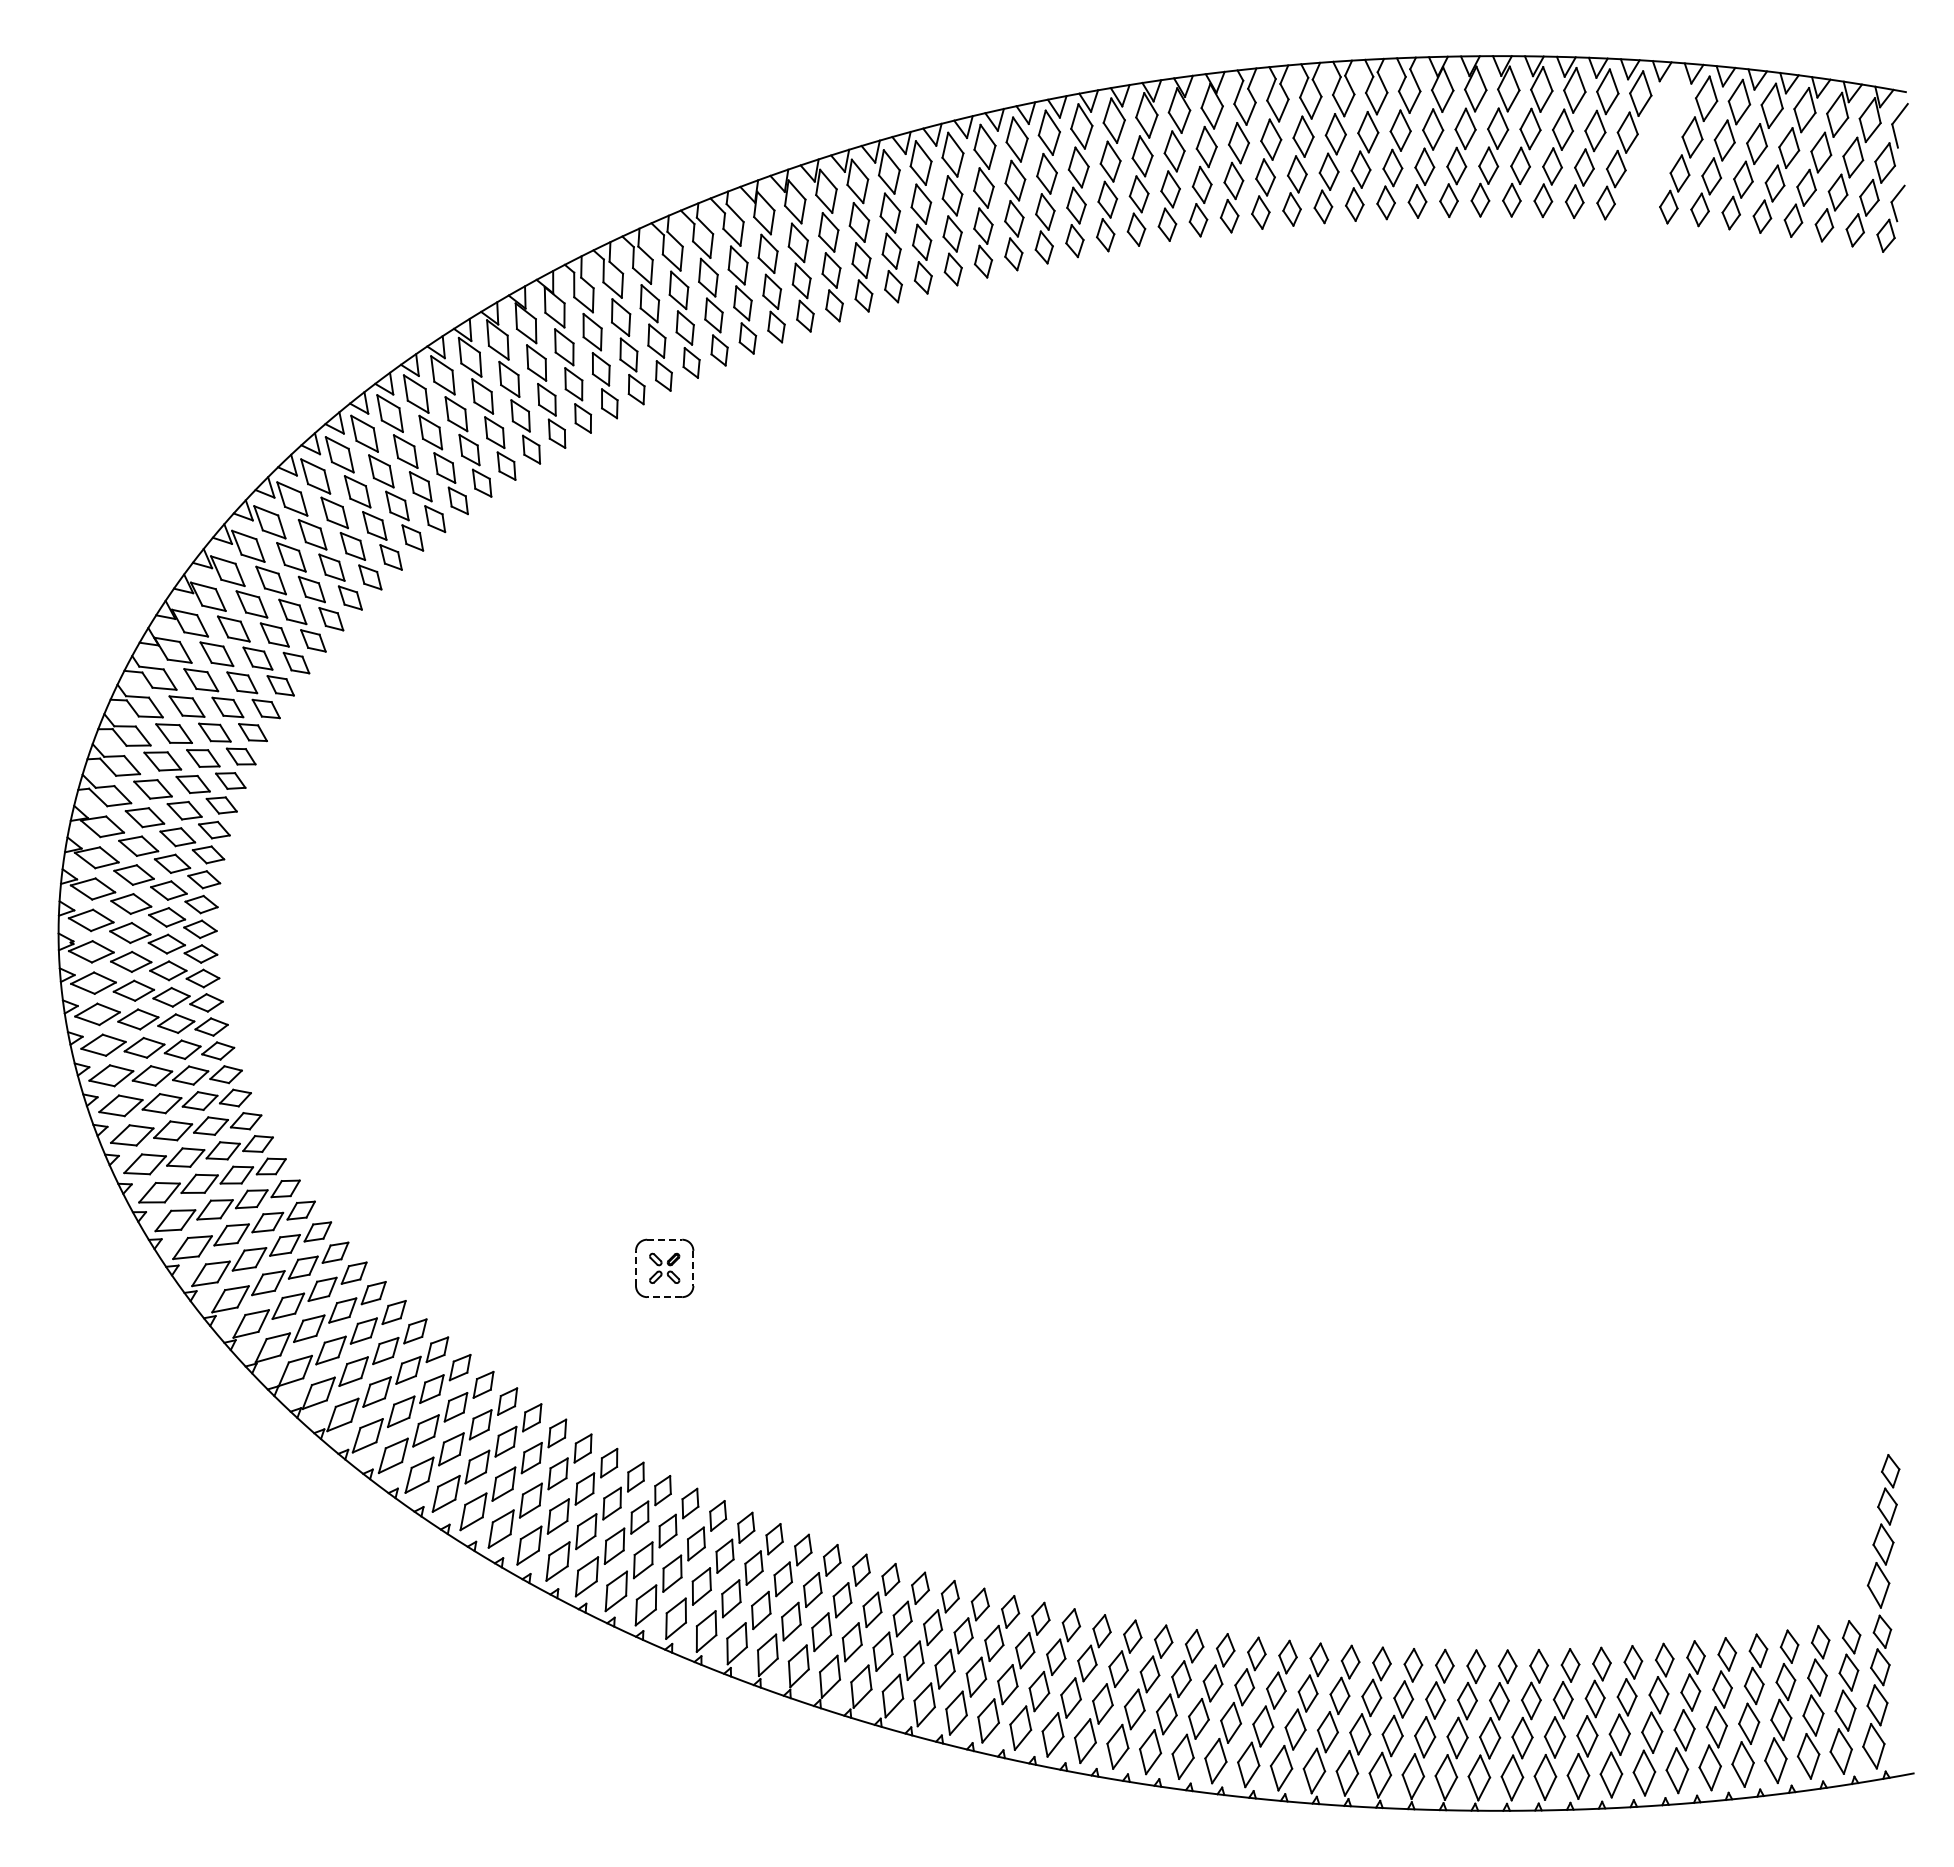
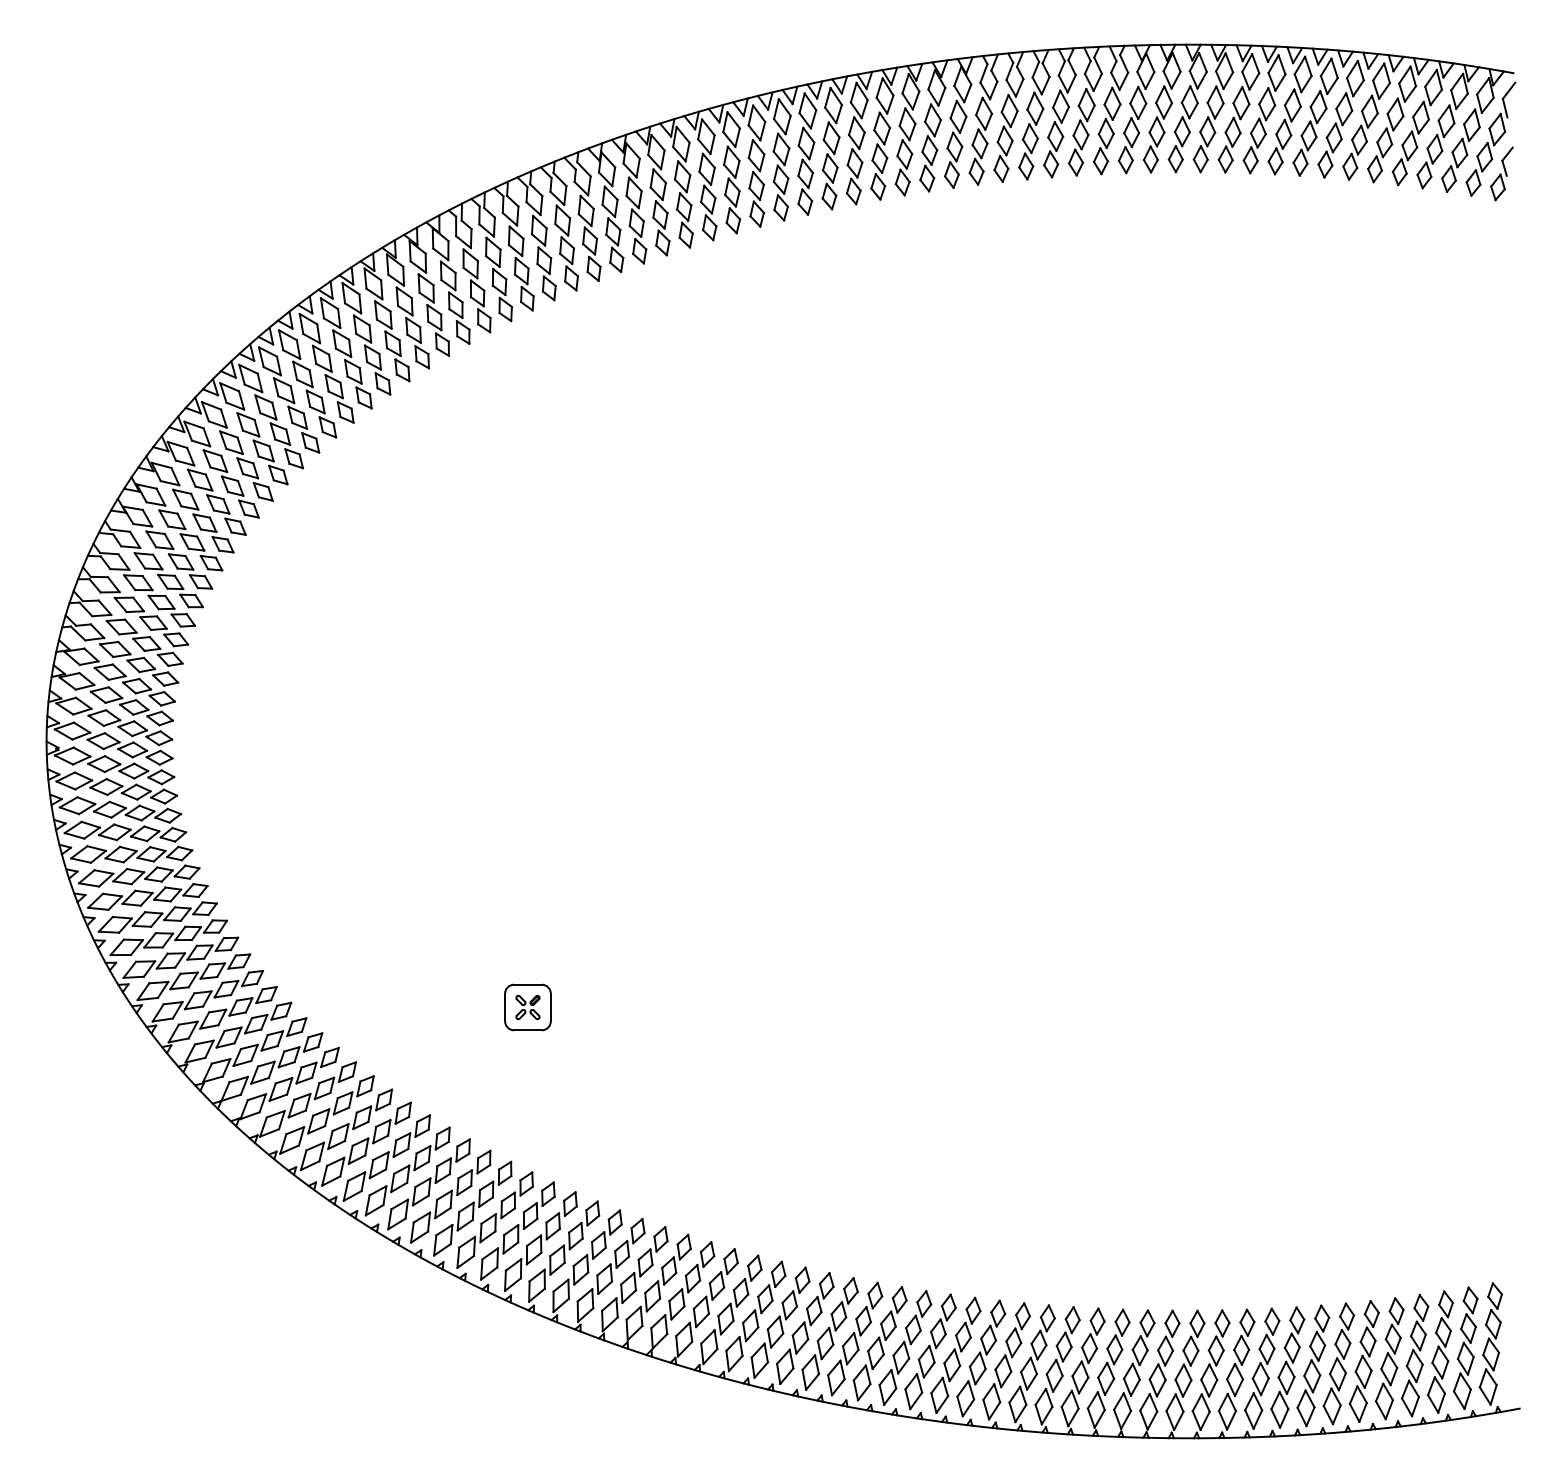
part: (1656, 147) -> (1315, 117), added
line: (664, 1239) -> (527, 984), dashed -> solid
line: (635, 1268) -> (504, 1007), dashed -> solid
line: (693, 1268) -> (550, 1007), dashed -> solid
line: (664, 1297) -> (527, 1030), dashed -> solid
part: (1883, 1531) -> (1495, 1216), removed

